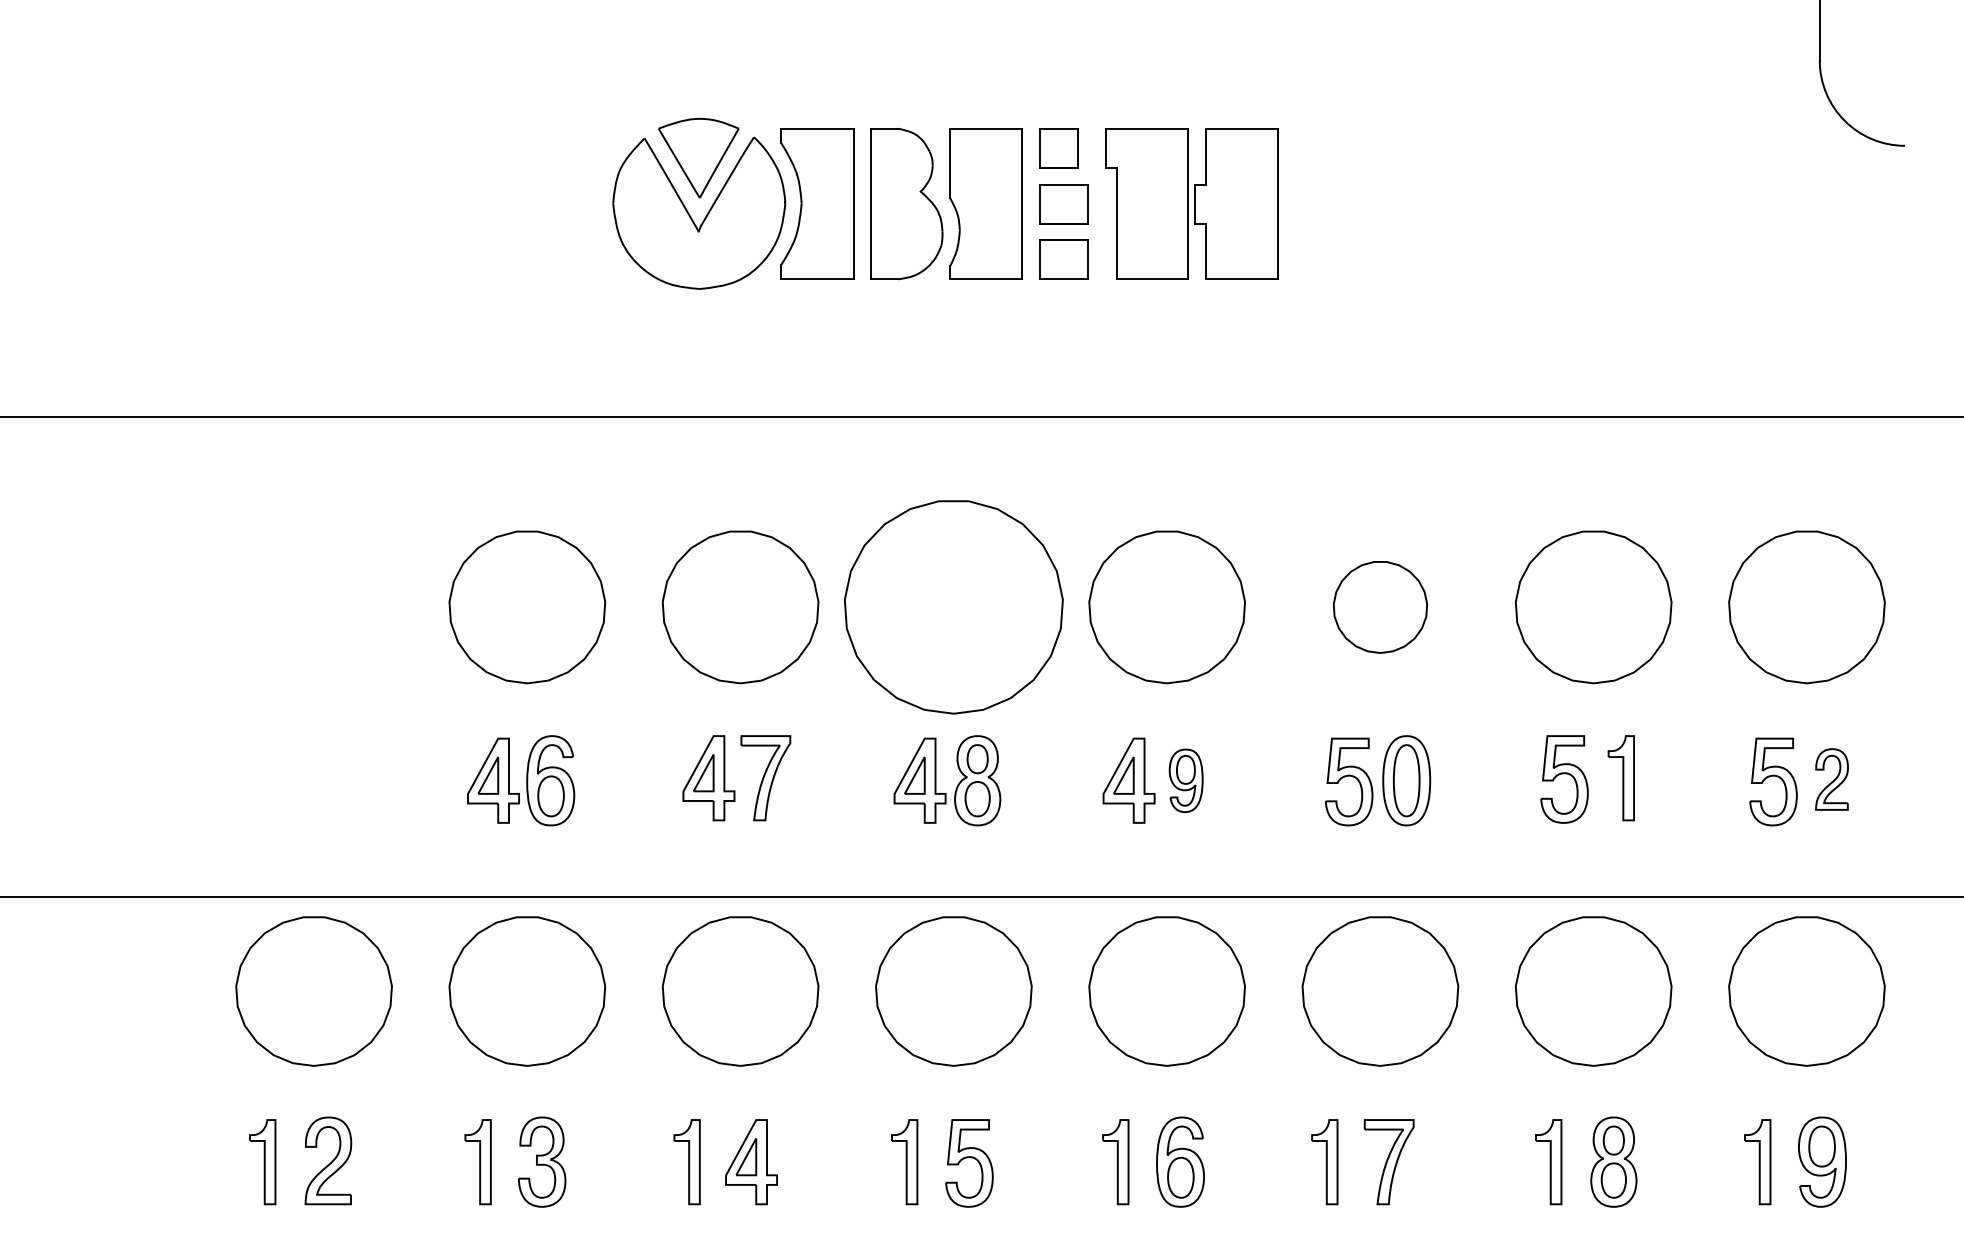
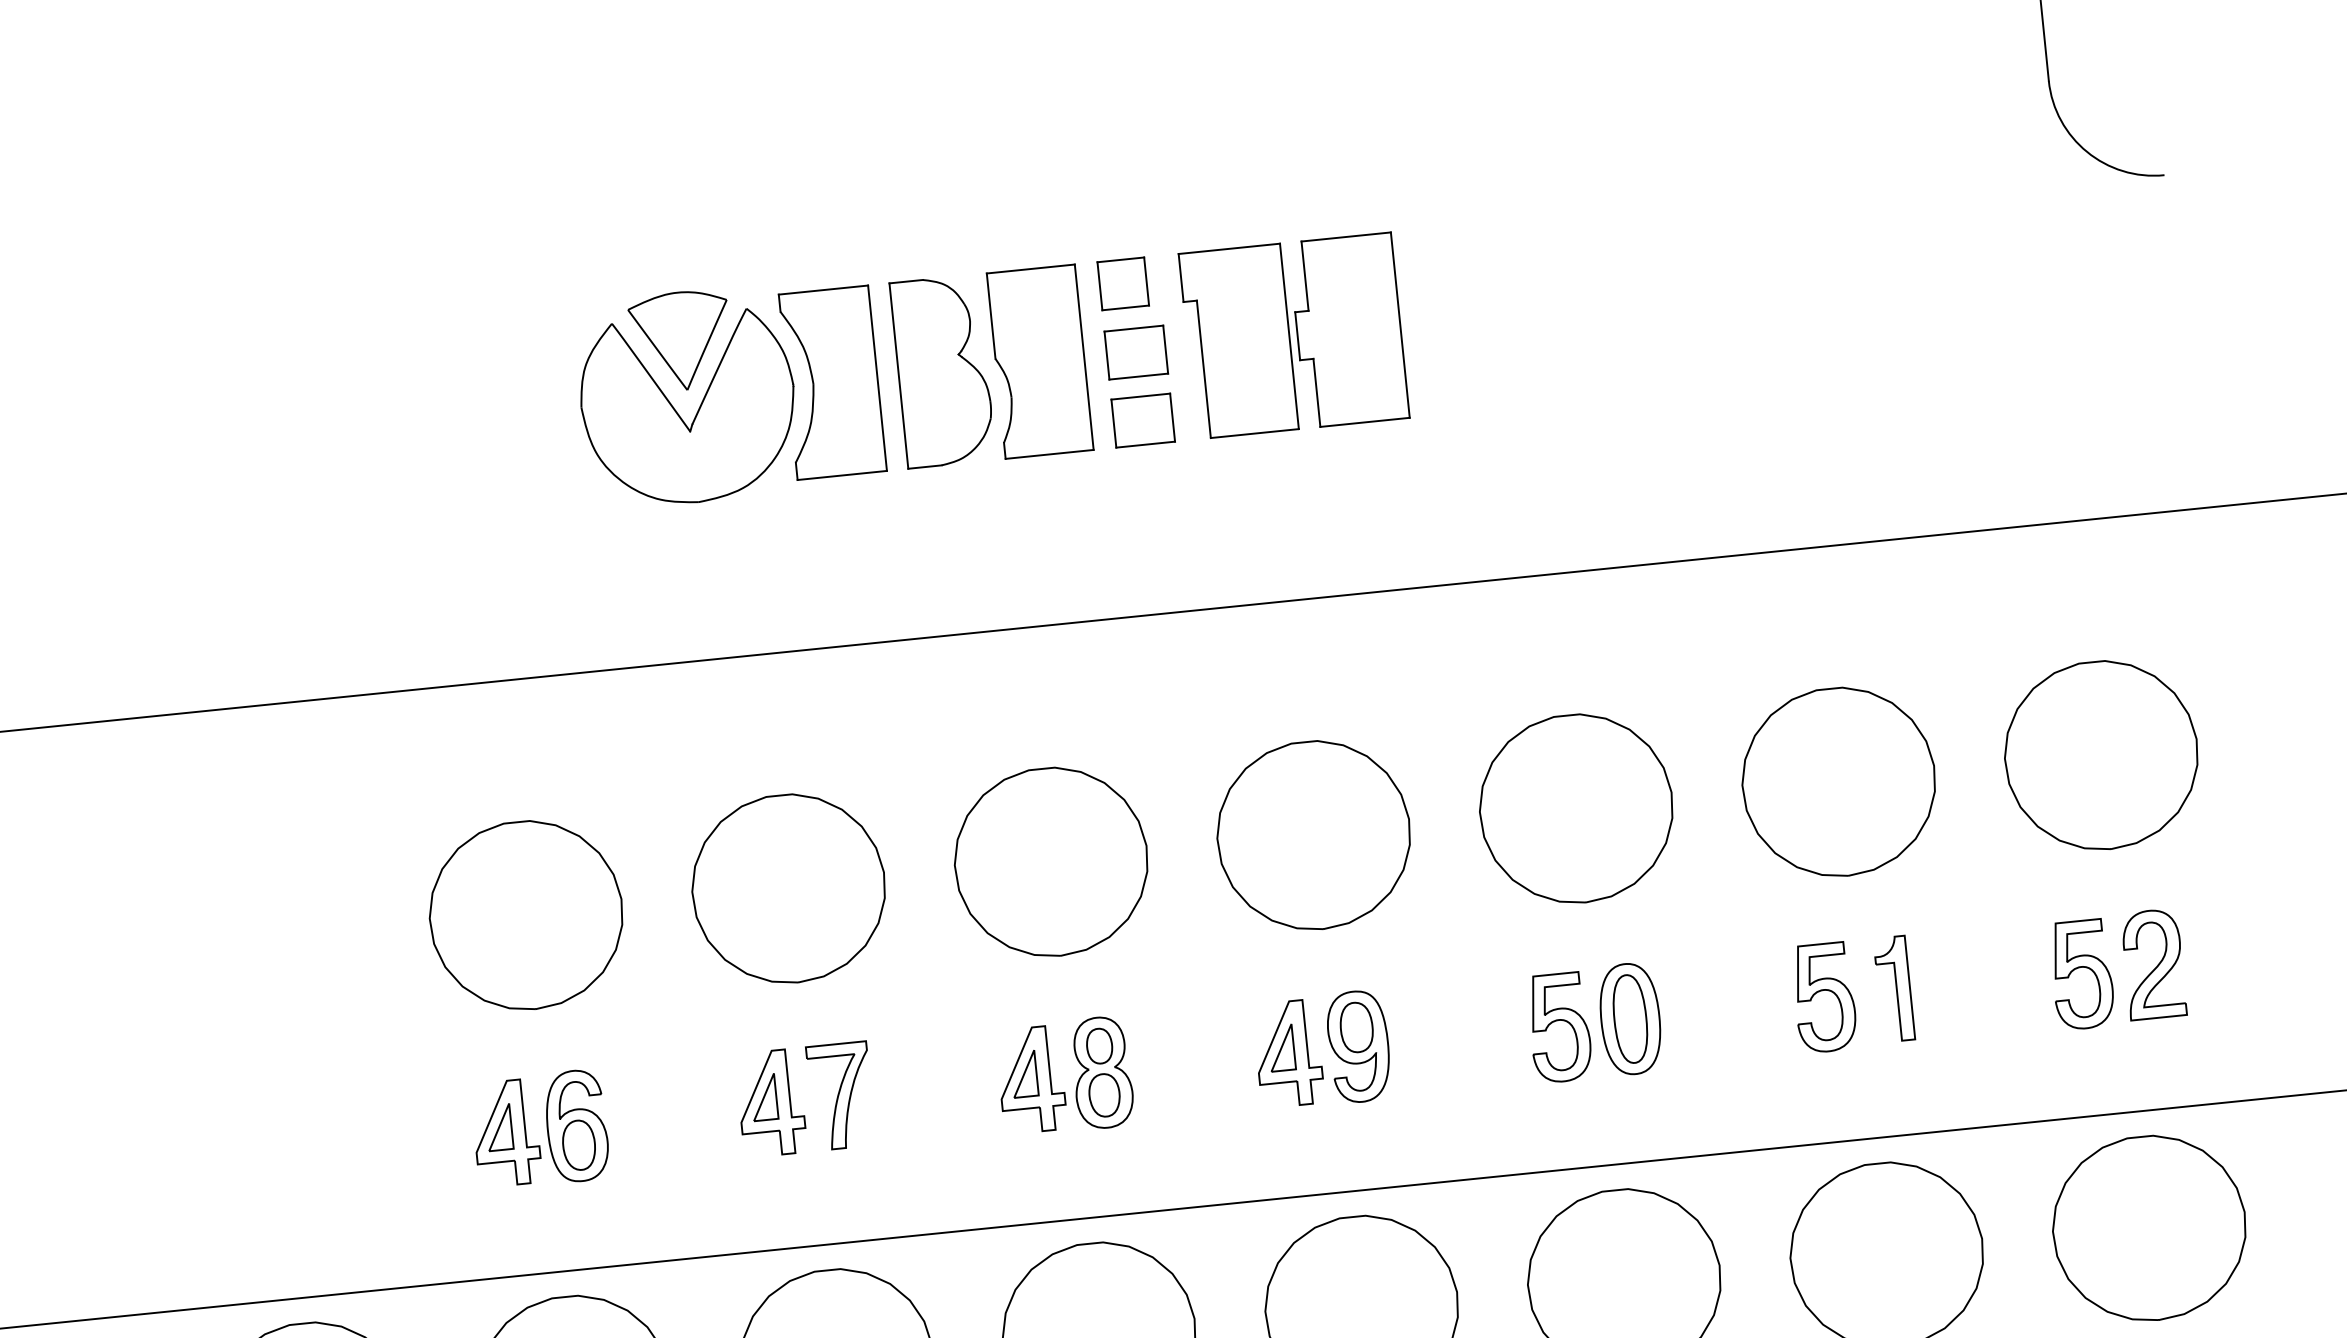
part: (953, 607) -> (1050, 862), size x0.71
part: (1380, 607) -> (1576, 809), size x1.67
part: (1831, 779) -> (2153, 964), size x1.43
part: (1185, 780) -> (1358, 1046), size x1.43

